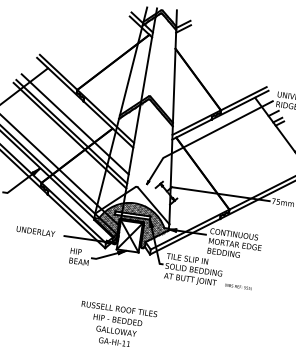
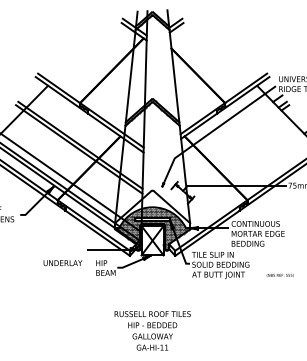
line: (74, 124) -> (82, 137), removed
text: (35, 231) -> (62, 263), moved
text: (237, 286) -> (279, 275), moved

